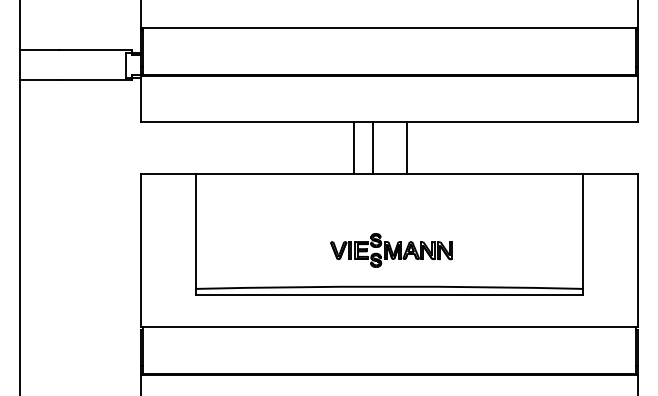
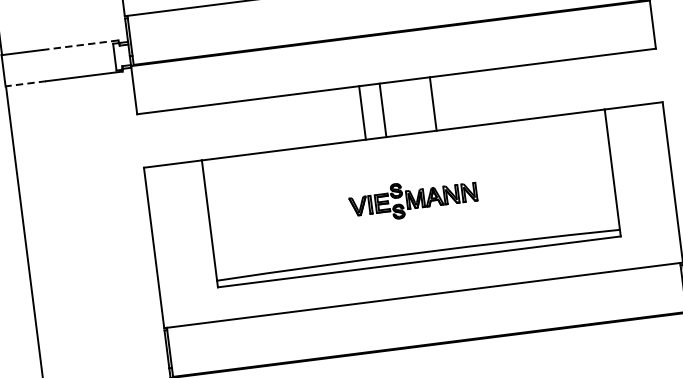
line: (95, 50) -> (80, 45), solid -> dashed
line: (38, 80) -> (25, 84), solid -> dashed
line: (407, 147) -> (433, 103), moved
part: (391, 250) -> (413, 199), moved

